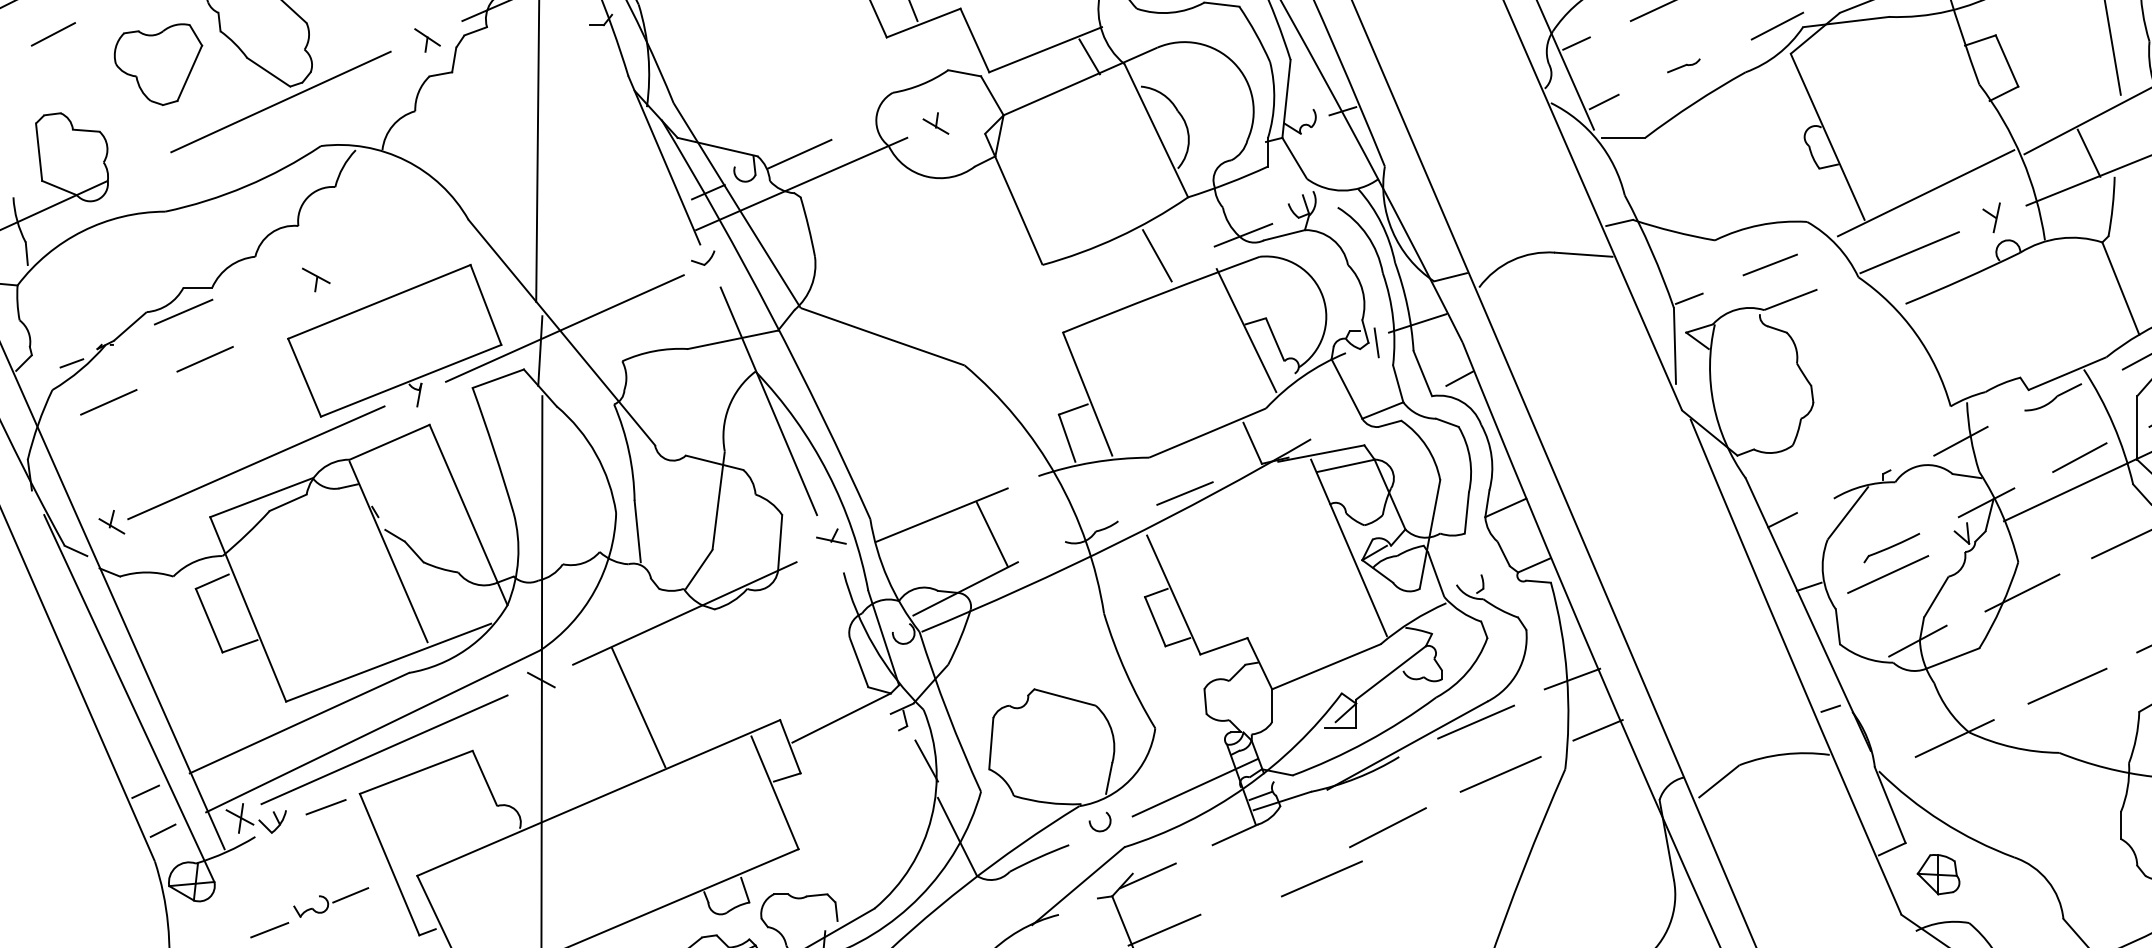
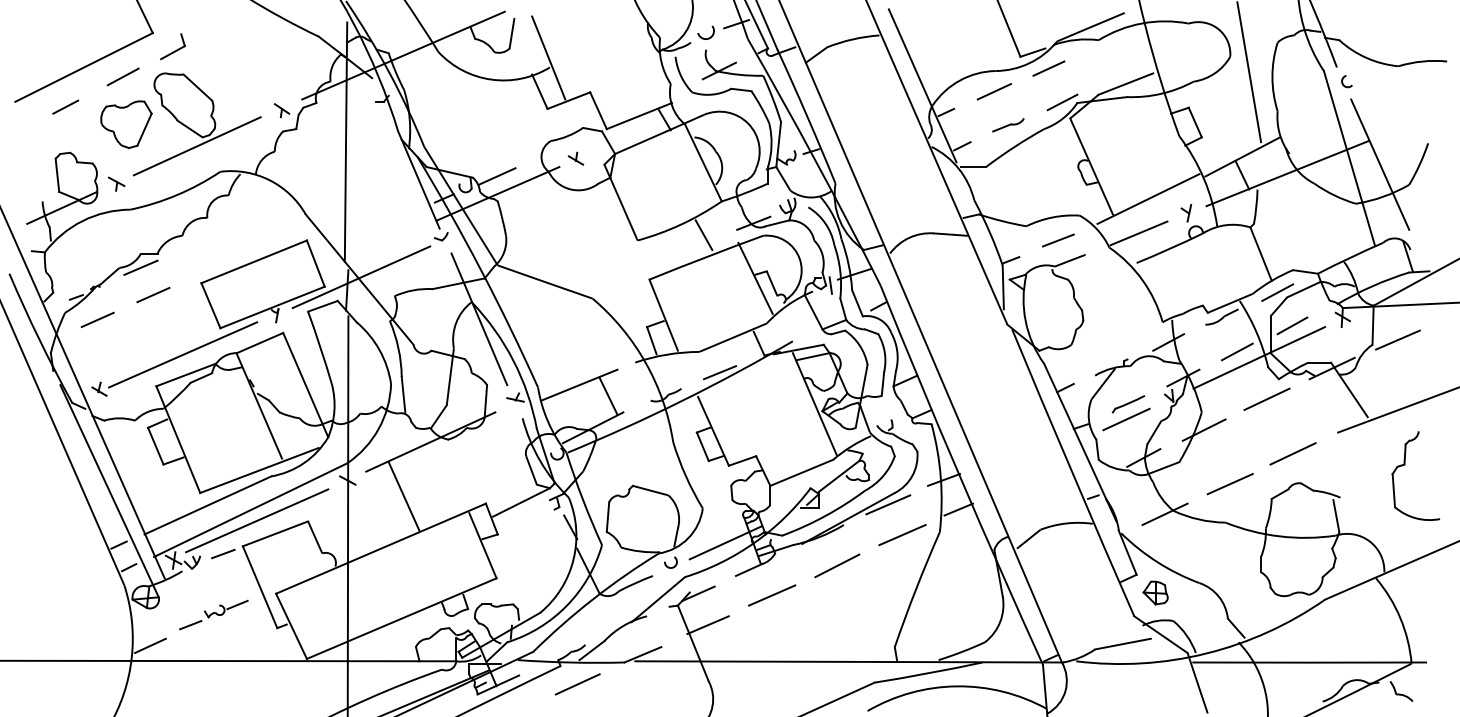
part: (1683, 66) -> (1008, 125), size x1.67
part: (315, 278) -> (116, 183), moved
line: (1322, 878) -> (772, 595), moved

